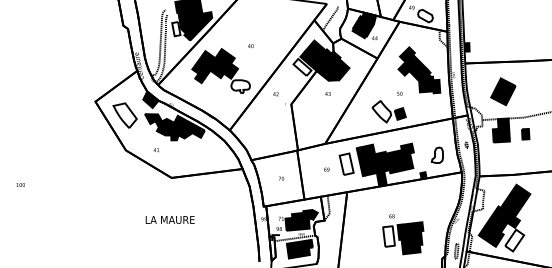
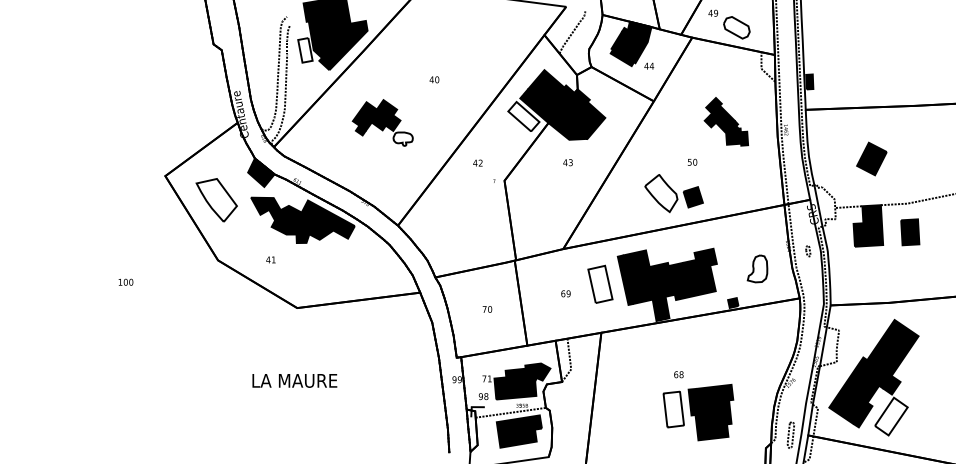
part: (220, 70) -> (381, 122), size x0.6
part: (419, 70) -> (726, 122), size x0.6
part: (503, 91) -> (872, 158), size x0.7
part: (525, 134) -> (910, 232), size x1.4
text: (20, 184) -> (125, 281), moved

